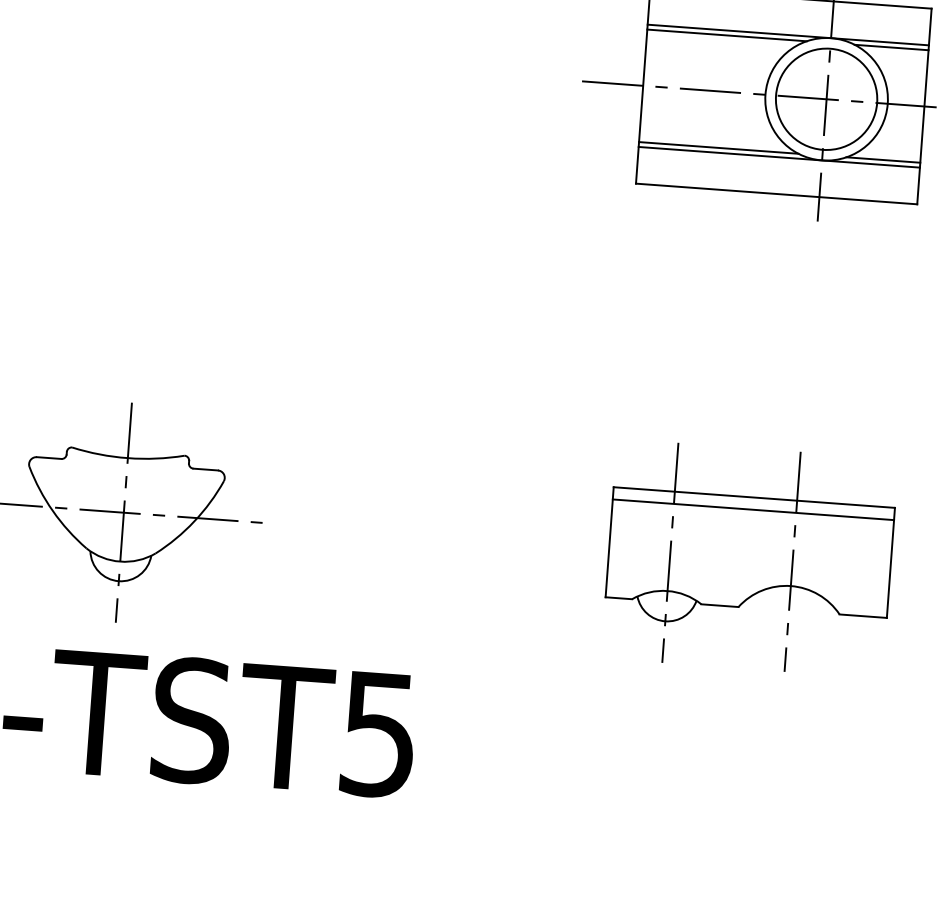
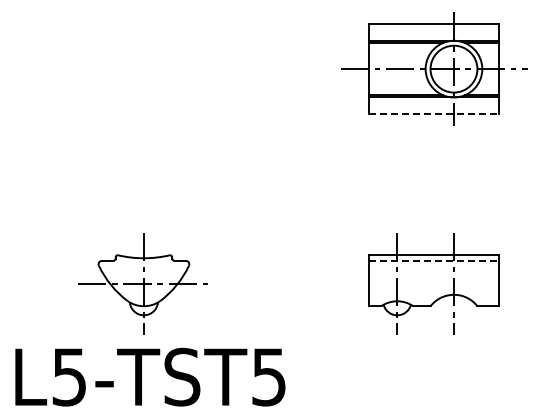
line: (777, 194) -> (434, 114), solid -> dashed
line: (754, 508) -> (434, 260), solid -> dashed

